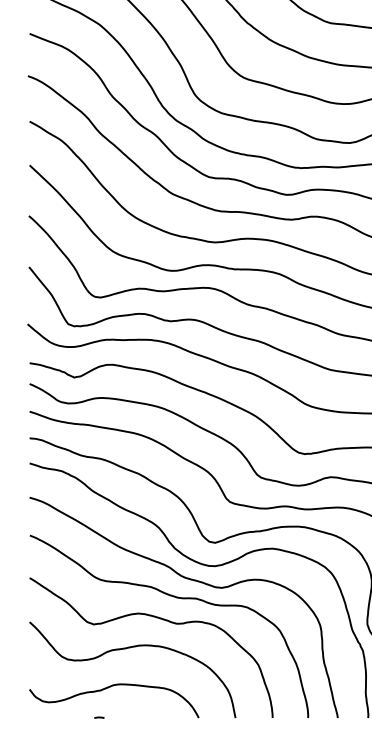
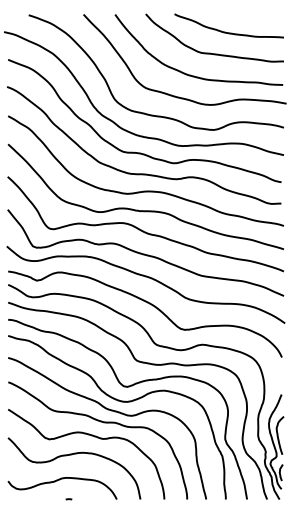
line: (98, 717) -> (68, 499), moved

